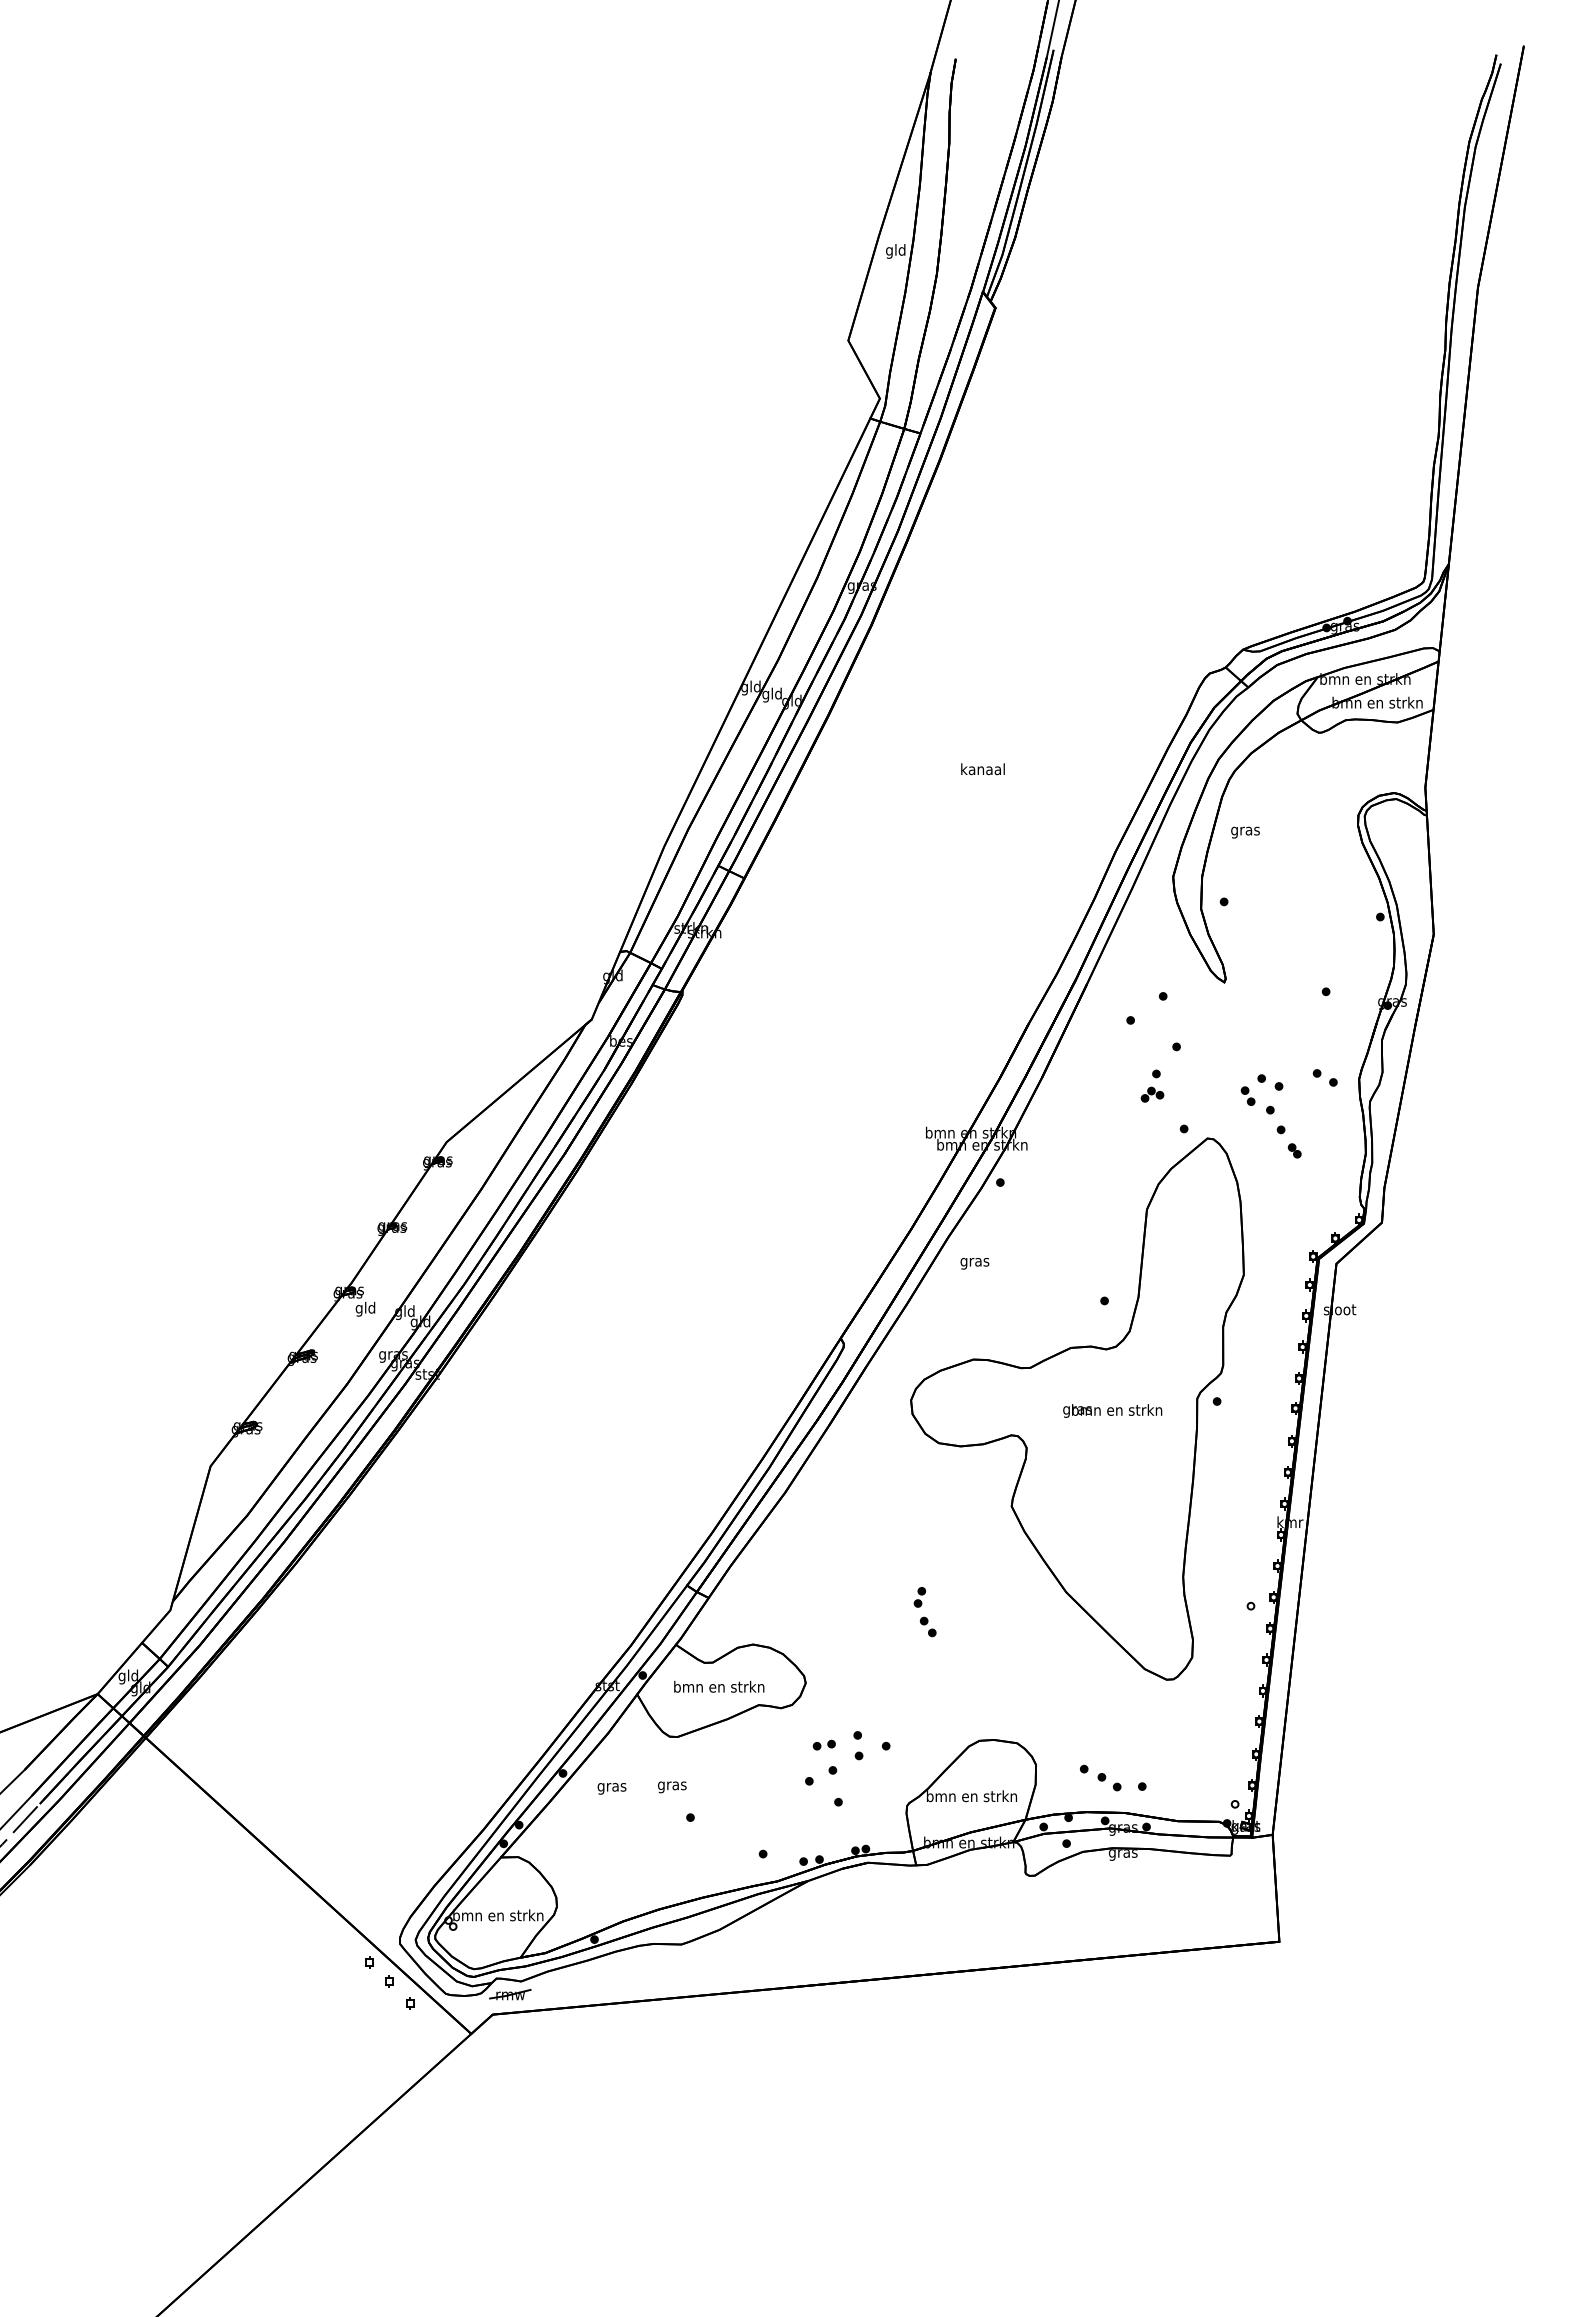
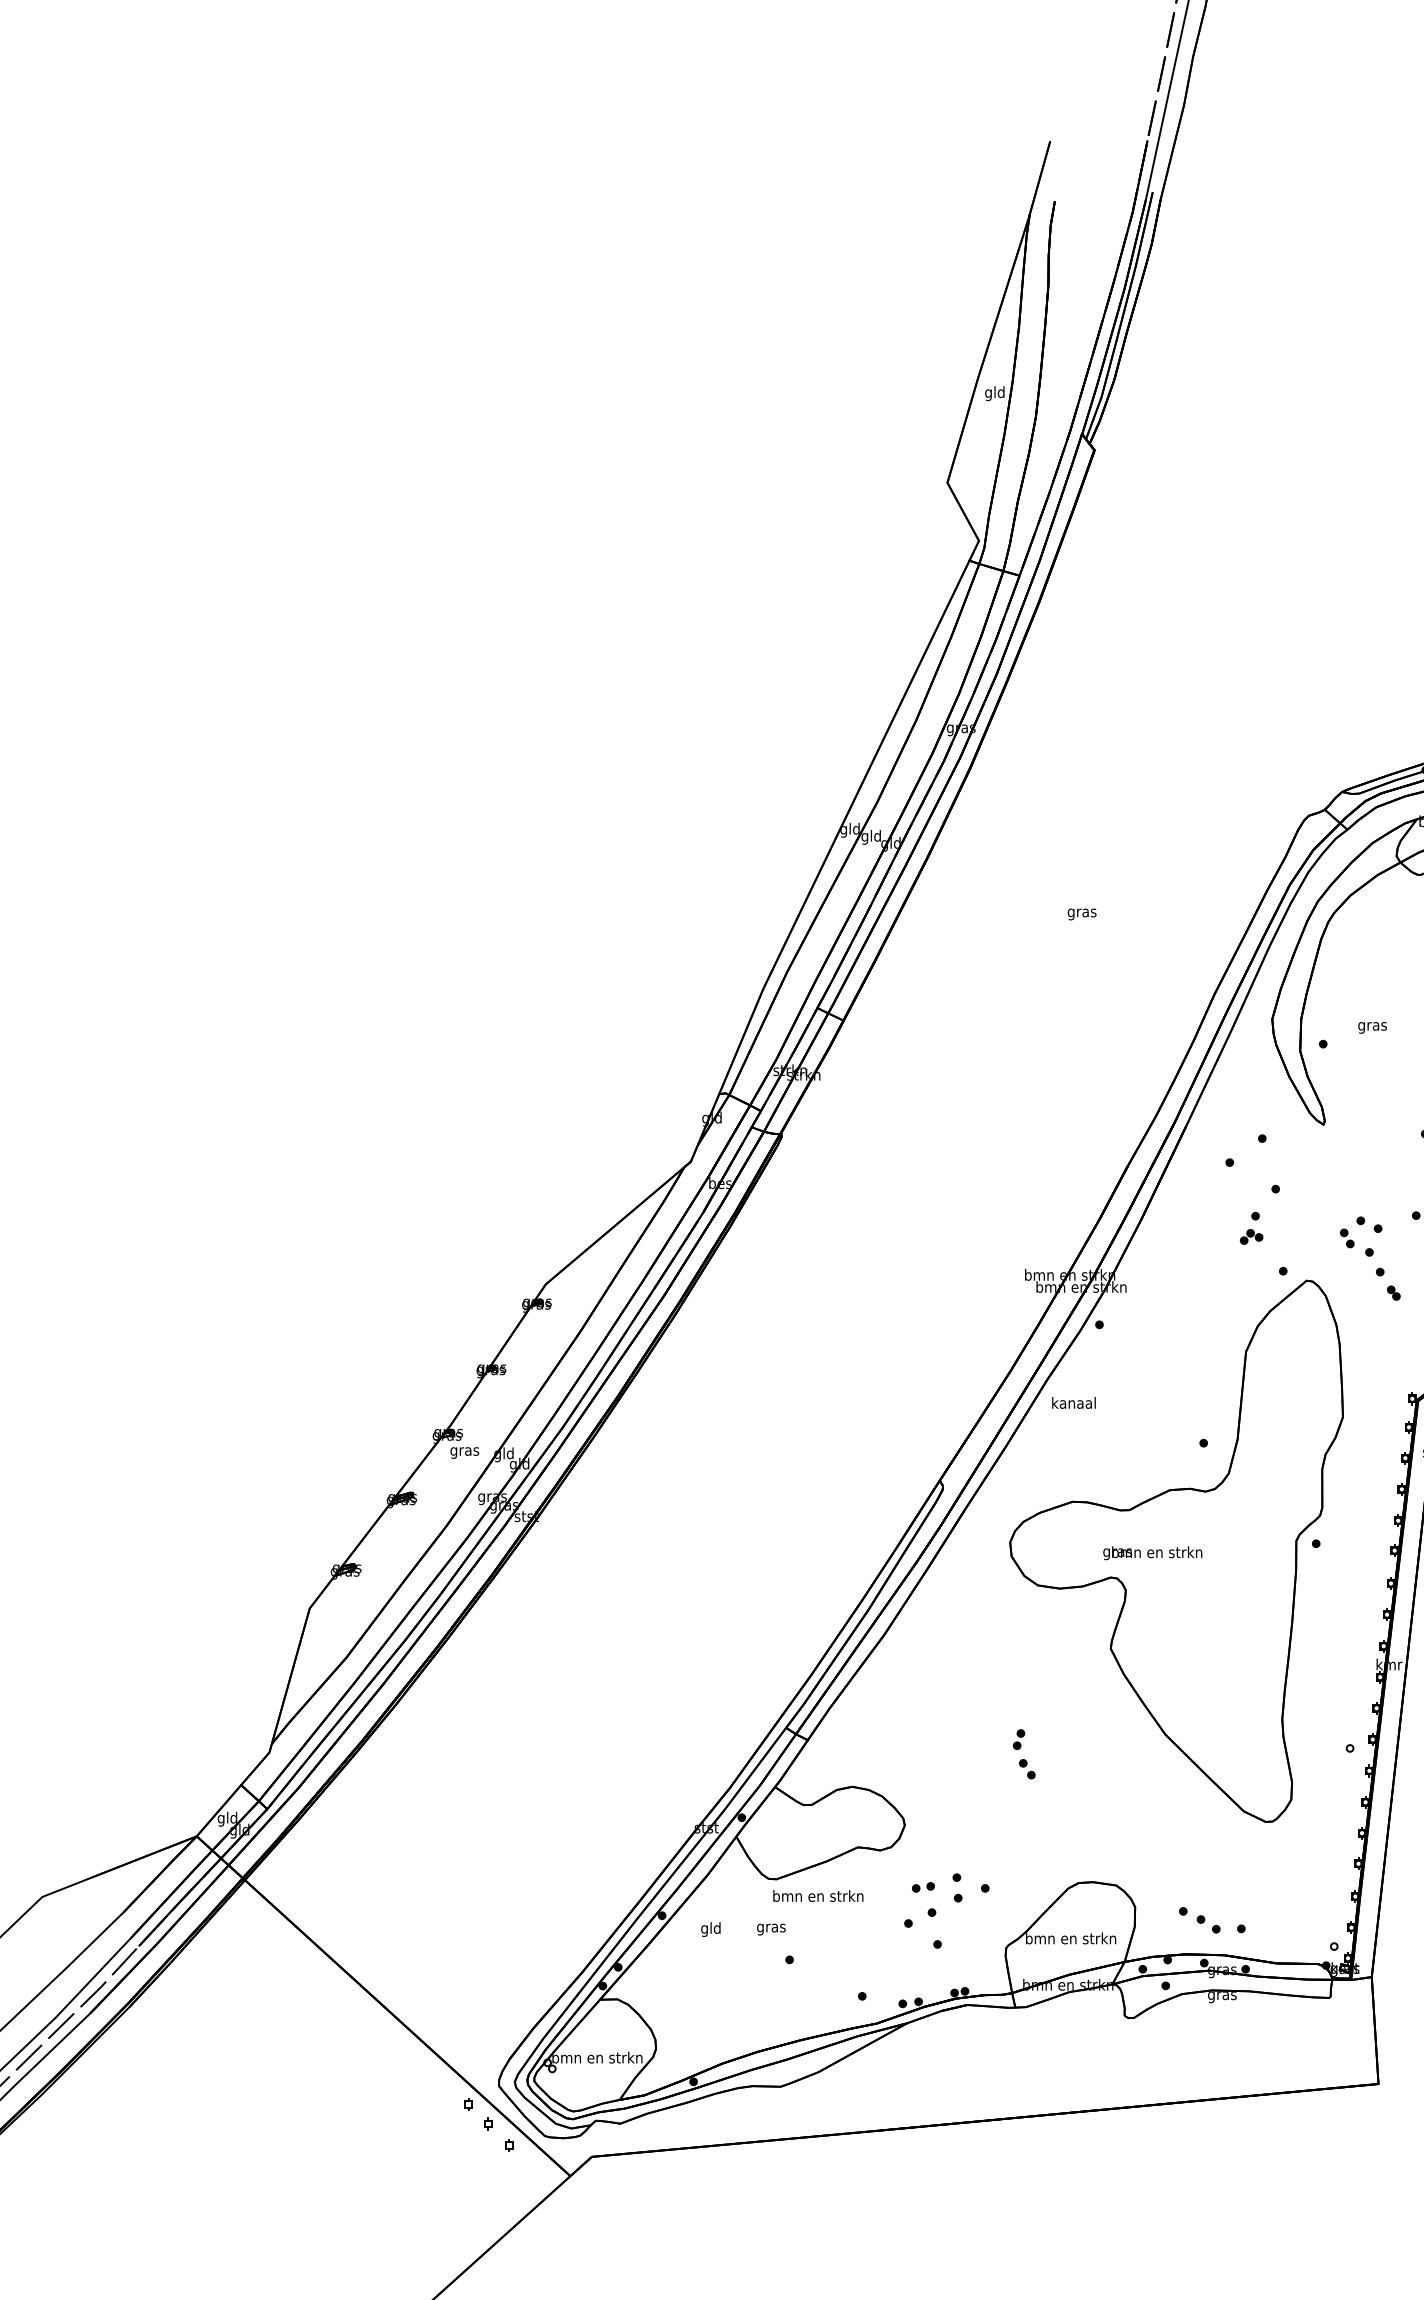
text: (982, 770) -> (1081, 912), kanaal -> gras
text: (1245, 832) -> (1372, 1027), moved
text: (974, 1261) -> (1073, 1403), gras -> kanaal
text: (365, 1308) -> (464, 1450), gld -> gras
text: (1112, 1410) -> (1152, 1552), moved
text: (719, 1686) -> (818, 1895), moved
text: (611, 1786) -> (710, 1928), gras -> gld
part: (510, 1994) -> (609, 2136), removed

